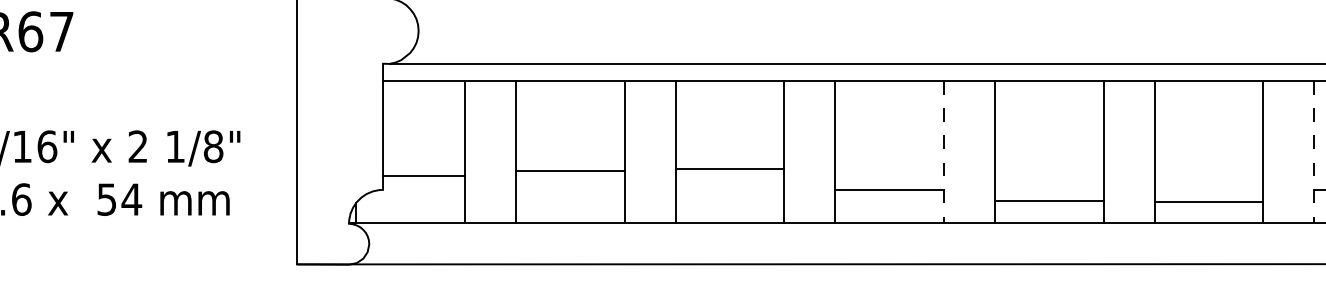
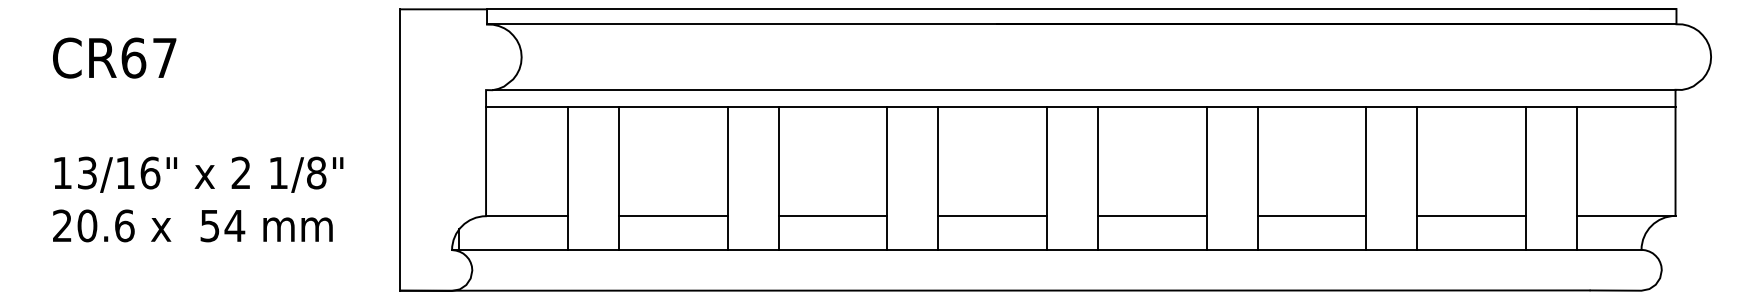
line: (944, 153) -> (1047, 179), dashed -> solid
line: (1314, 153) -> (1417, 179), dashed -> solid
line: (729, 168) -> (832, 215), moved
line: (569, 170) -> (672, 215), moved
line: (424, 175) -> (527, 215), moved
line: (1049, 200) -> (1152, 215), moved
line: (1208, 201) -> (1311, 215), moved

